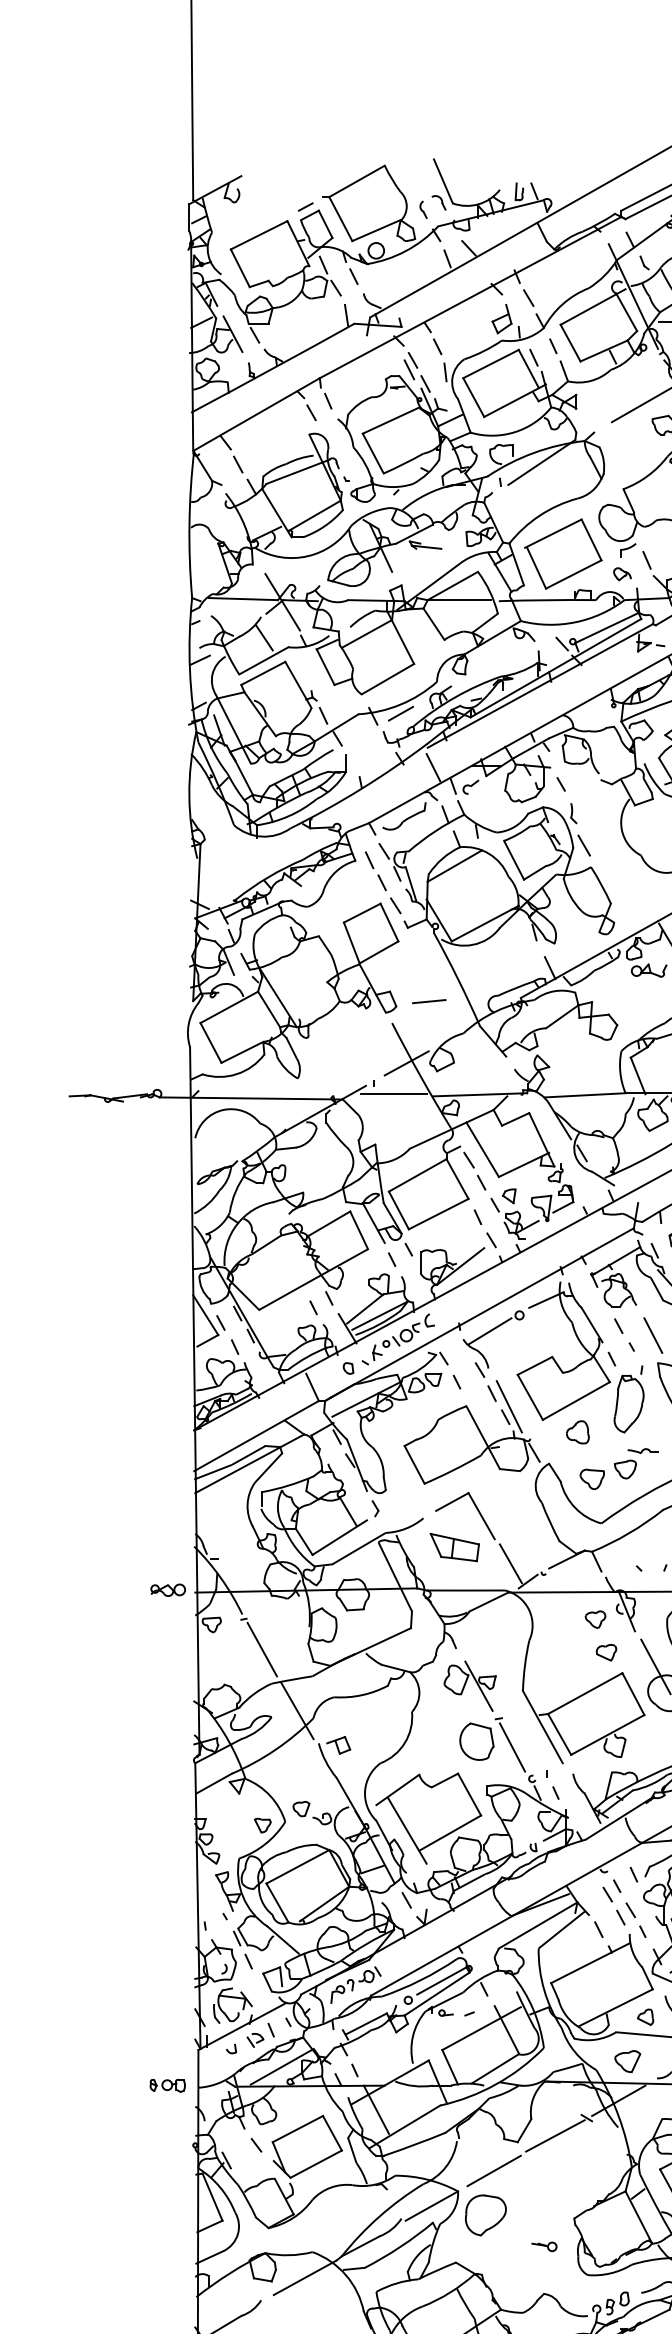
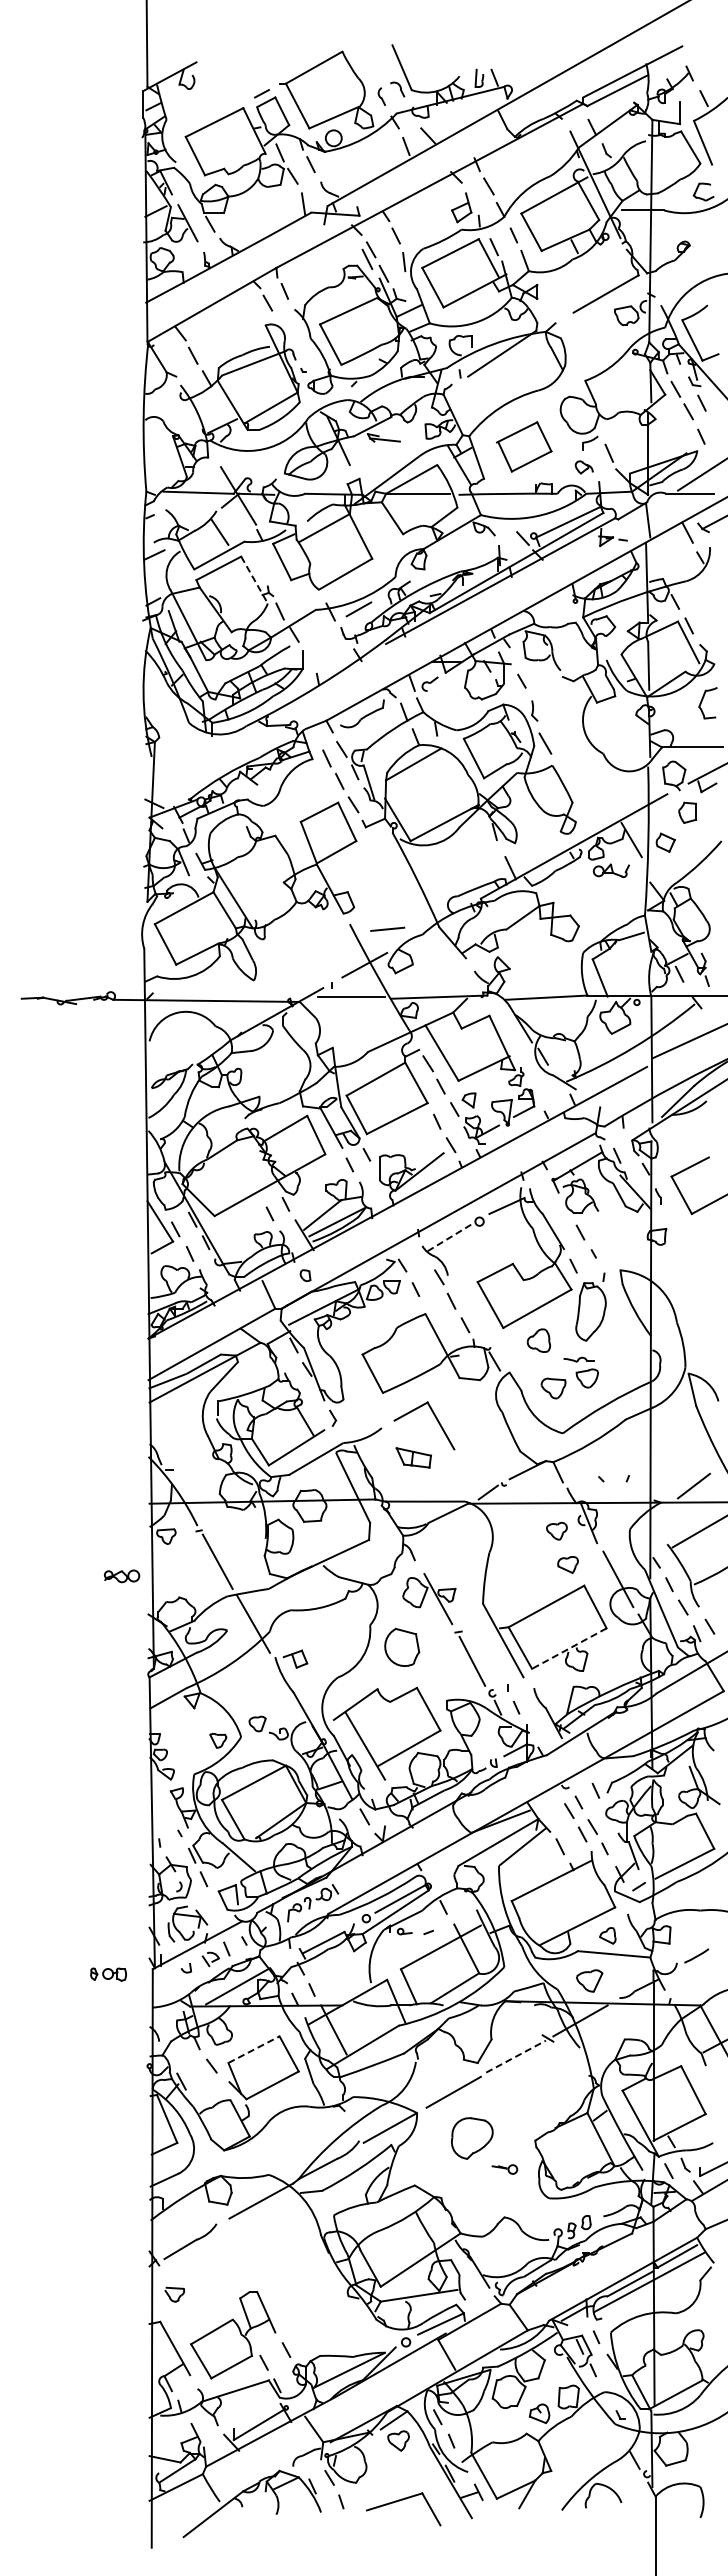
part: (563, 553) -> (524, 446), size x0.7
line: (298, 685) -> (254, 580), solid -> dashed
line: (433, 767) -> (391, 664), removed
line: (429, 1000) -> (387, 928), moved
line: (490, 1330) -> (449, 1237), solid -> dashed
line: (653, 1334) -> (615, 1241), removed
part: (398, 1338) -> (356, 1245), removed
line: (508, 1406) -> (468, 1314), removed
part: (642, 1450) -> (578, 1359), moved
part: (454, 1547) -> (413, 1457), size x0.7
line: (510, 1563) -> (470, 1474), removed
part: (168, 1590) -> (122, 1576), moved
line: (606, 1734) -> (568, 1648), solid -> dashed
part: (477, 1740) -> (402, 1646), moved
part: (167, 2085) -> (108, 1974), moved
line: (298, 2128) -> (254, 2049), solid -> dashed
line: (555, 2135) -> (516, 2056), solid -> dashed
part: (486, 2215) -> (472, 2138), moved

